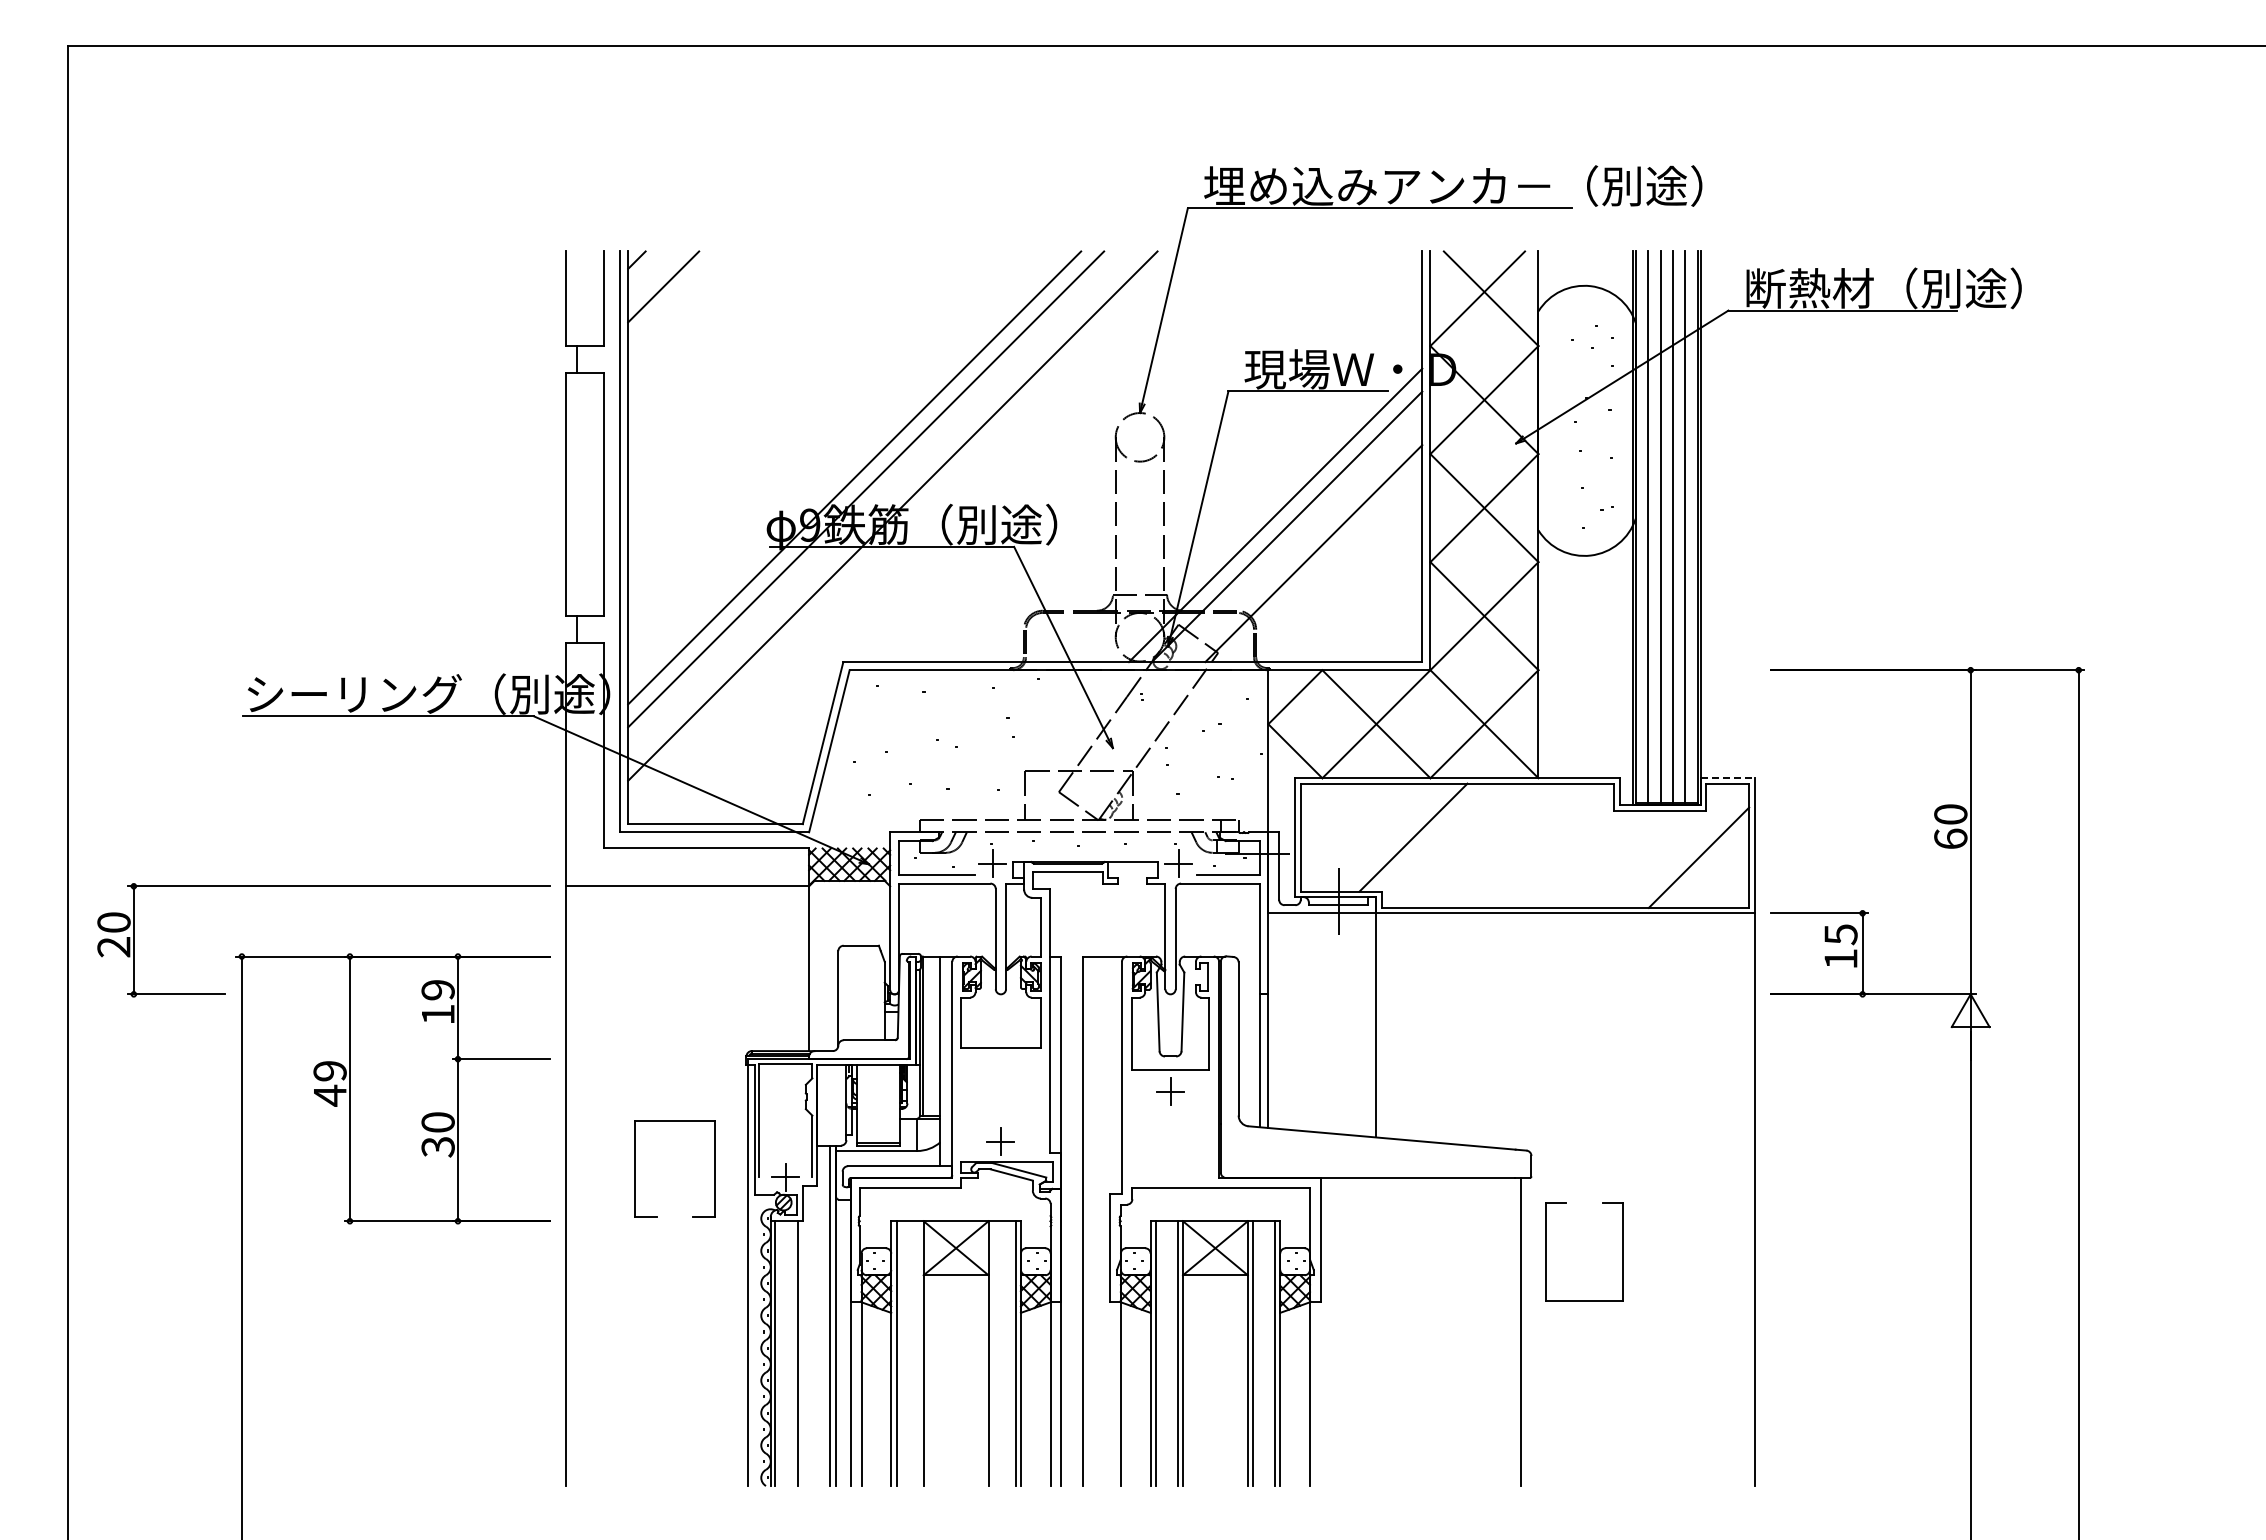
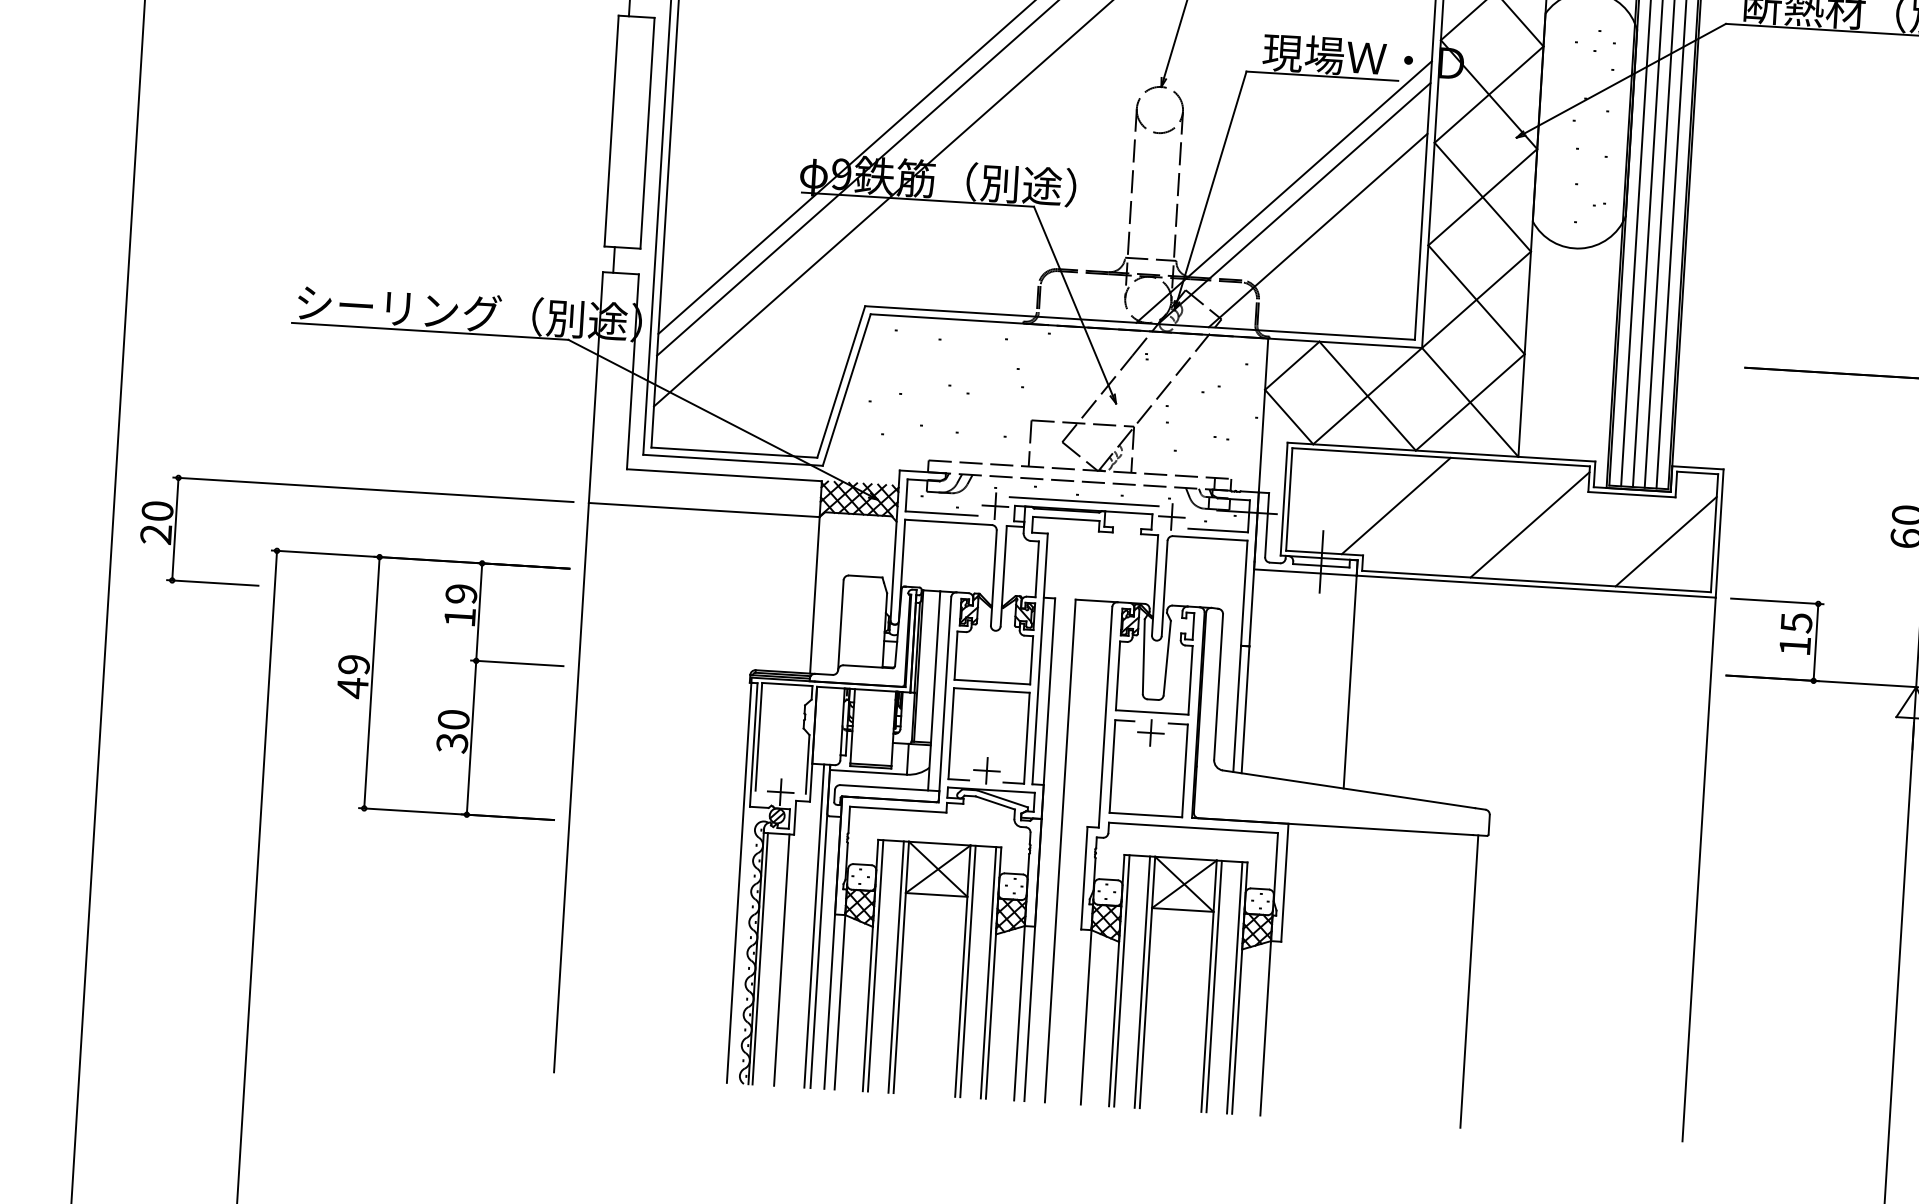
line: (1728, 778) -> (1698, 468), dashed -> solid
line: (1555, 848) -> (1530, 524), added
line: (1085, 853) -> (1083, 502), added
part: (635, 1168) -> (951, 733), moved
part: (1546, 1251) -> (1112, 765), moved
line: (918, 1353) -> (896, 967), added
line: (993, 1353) -> (967, 971), added

